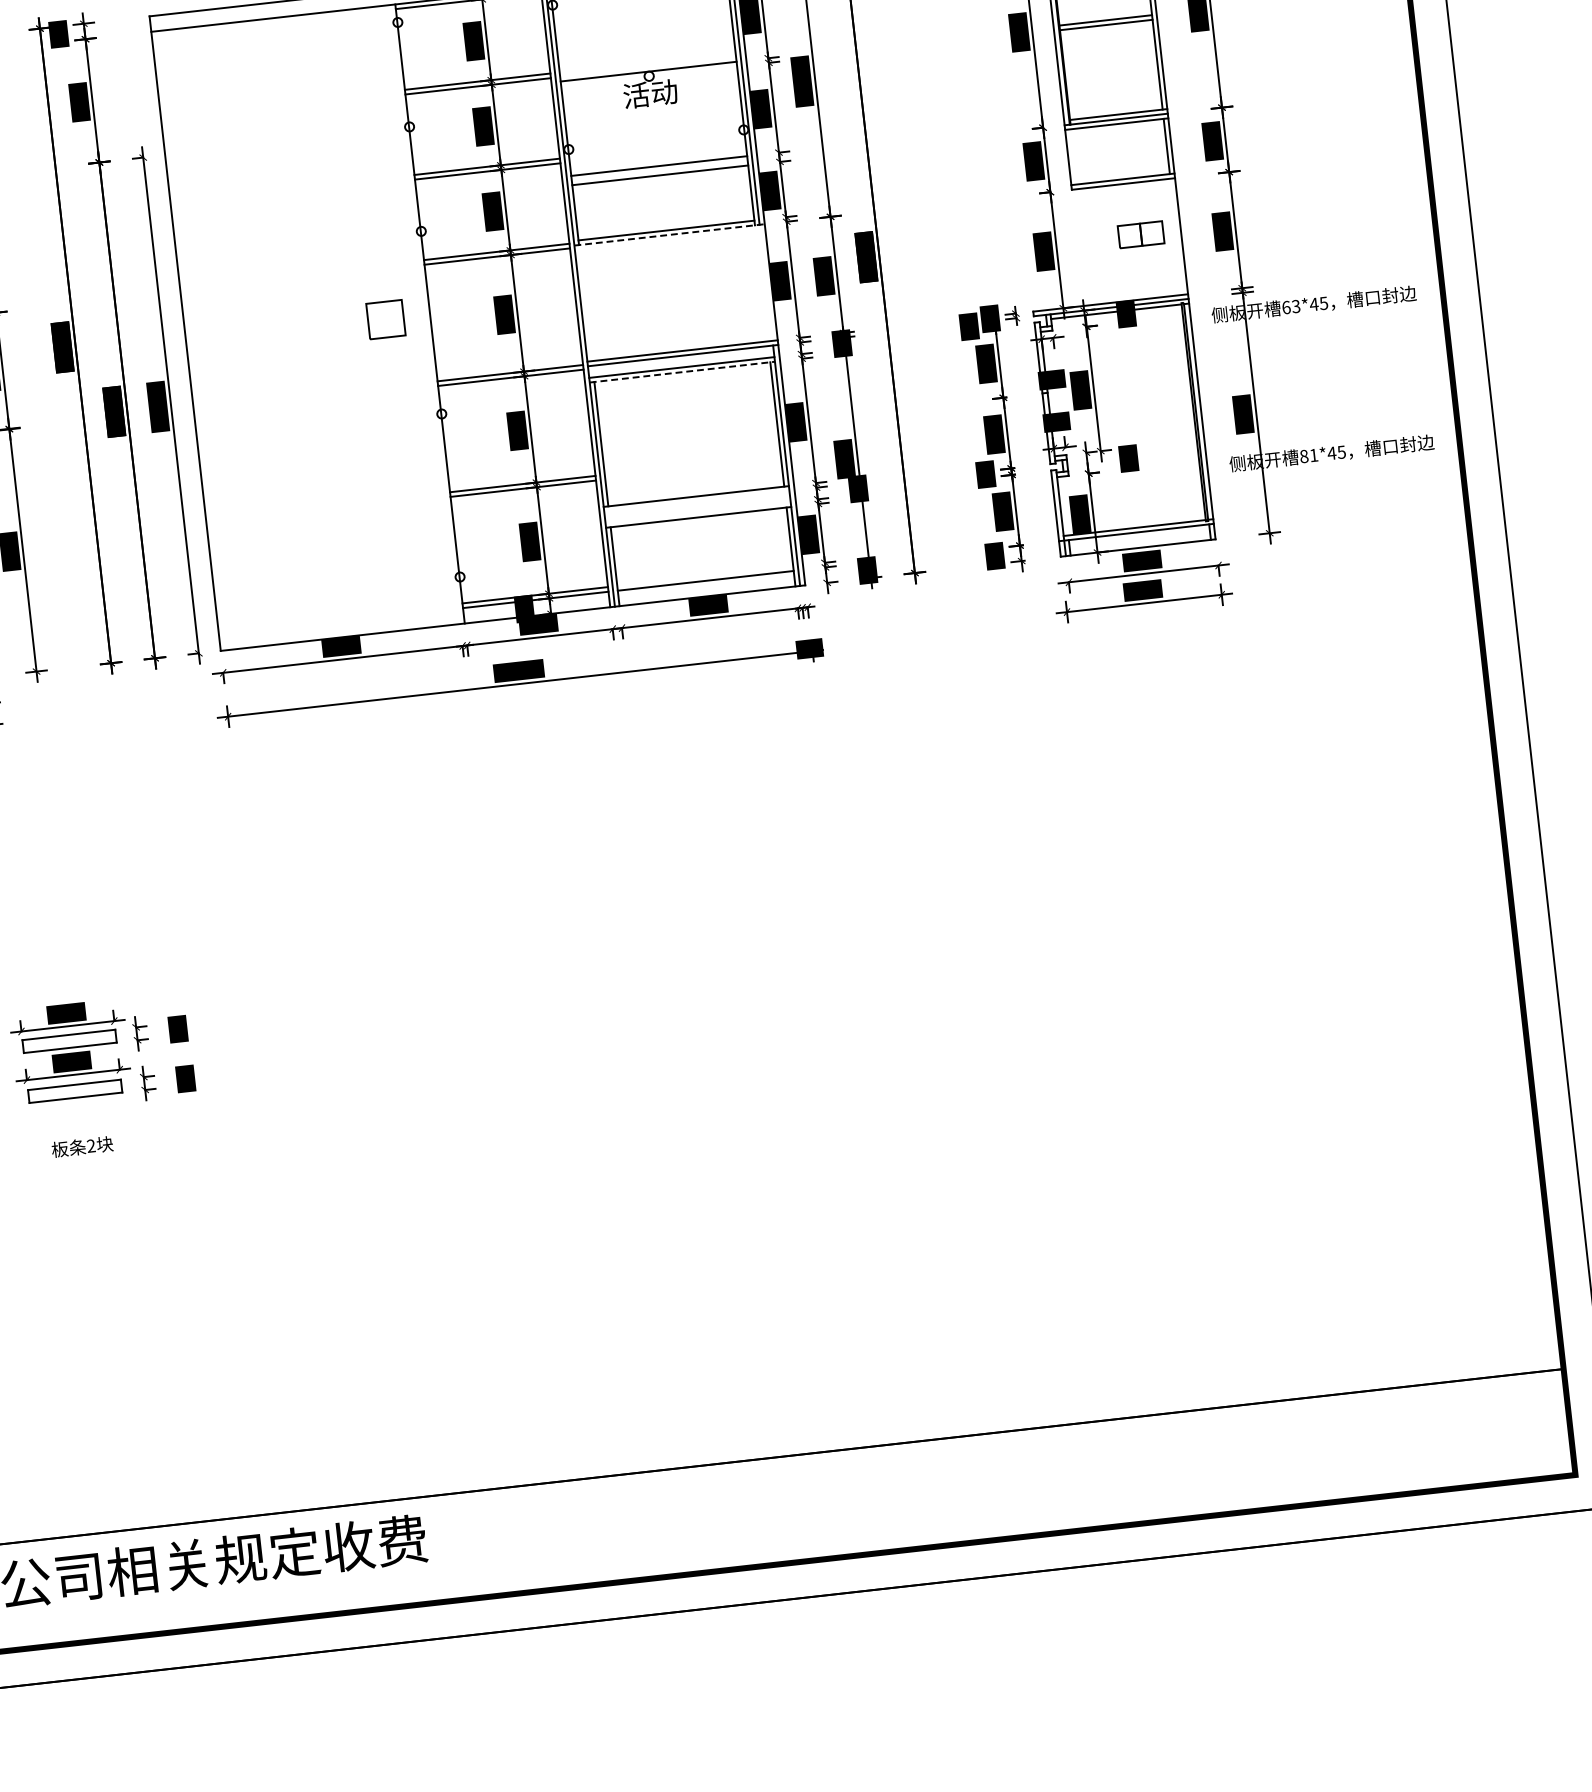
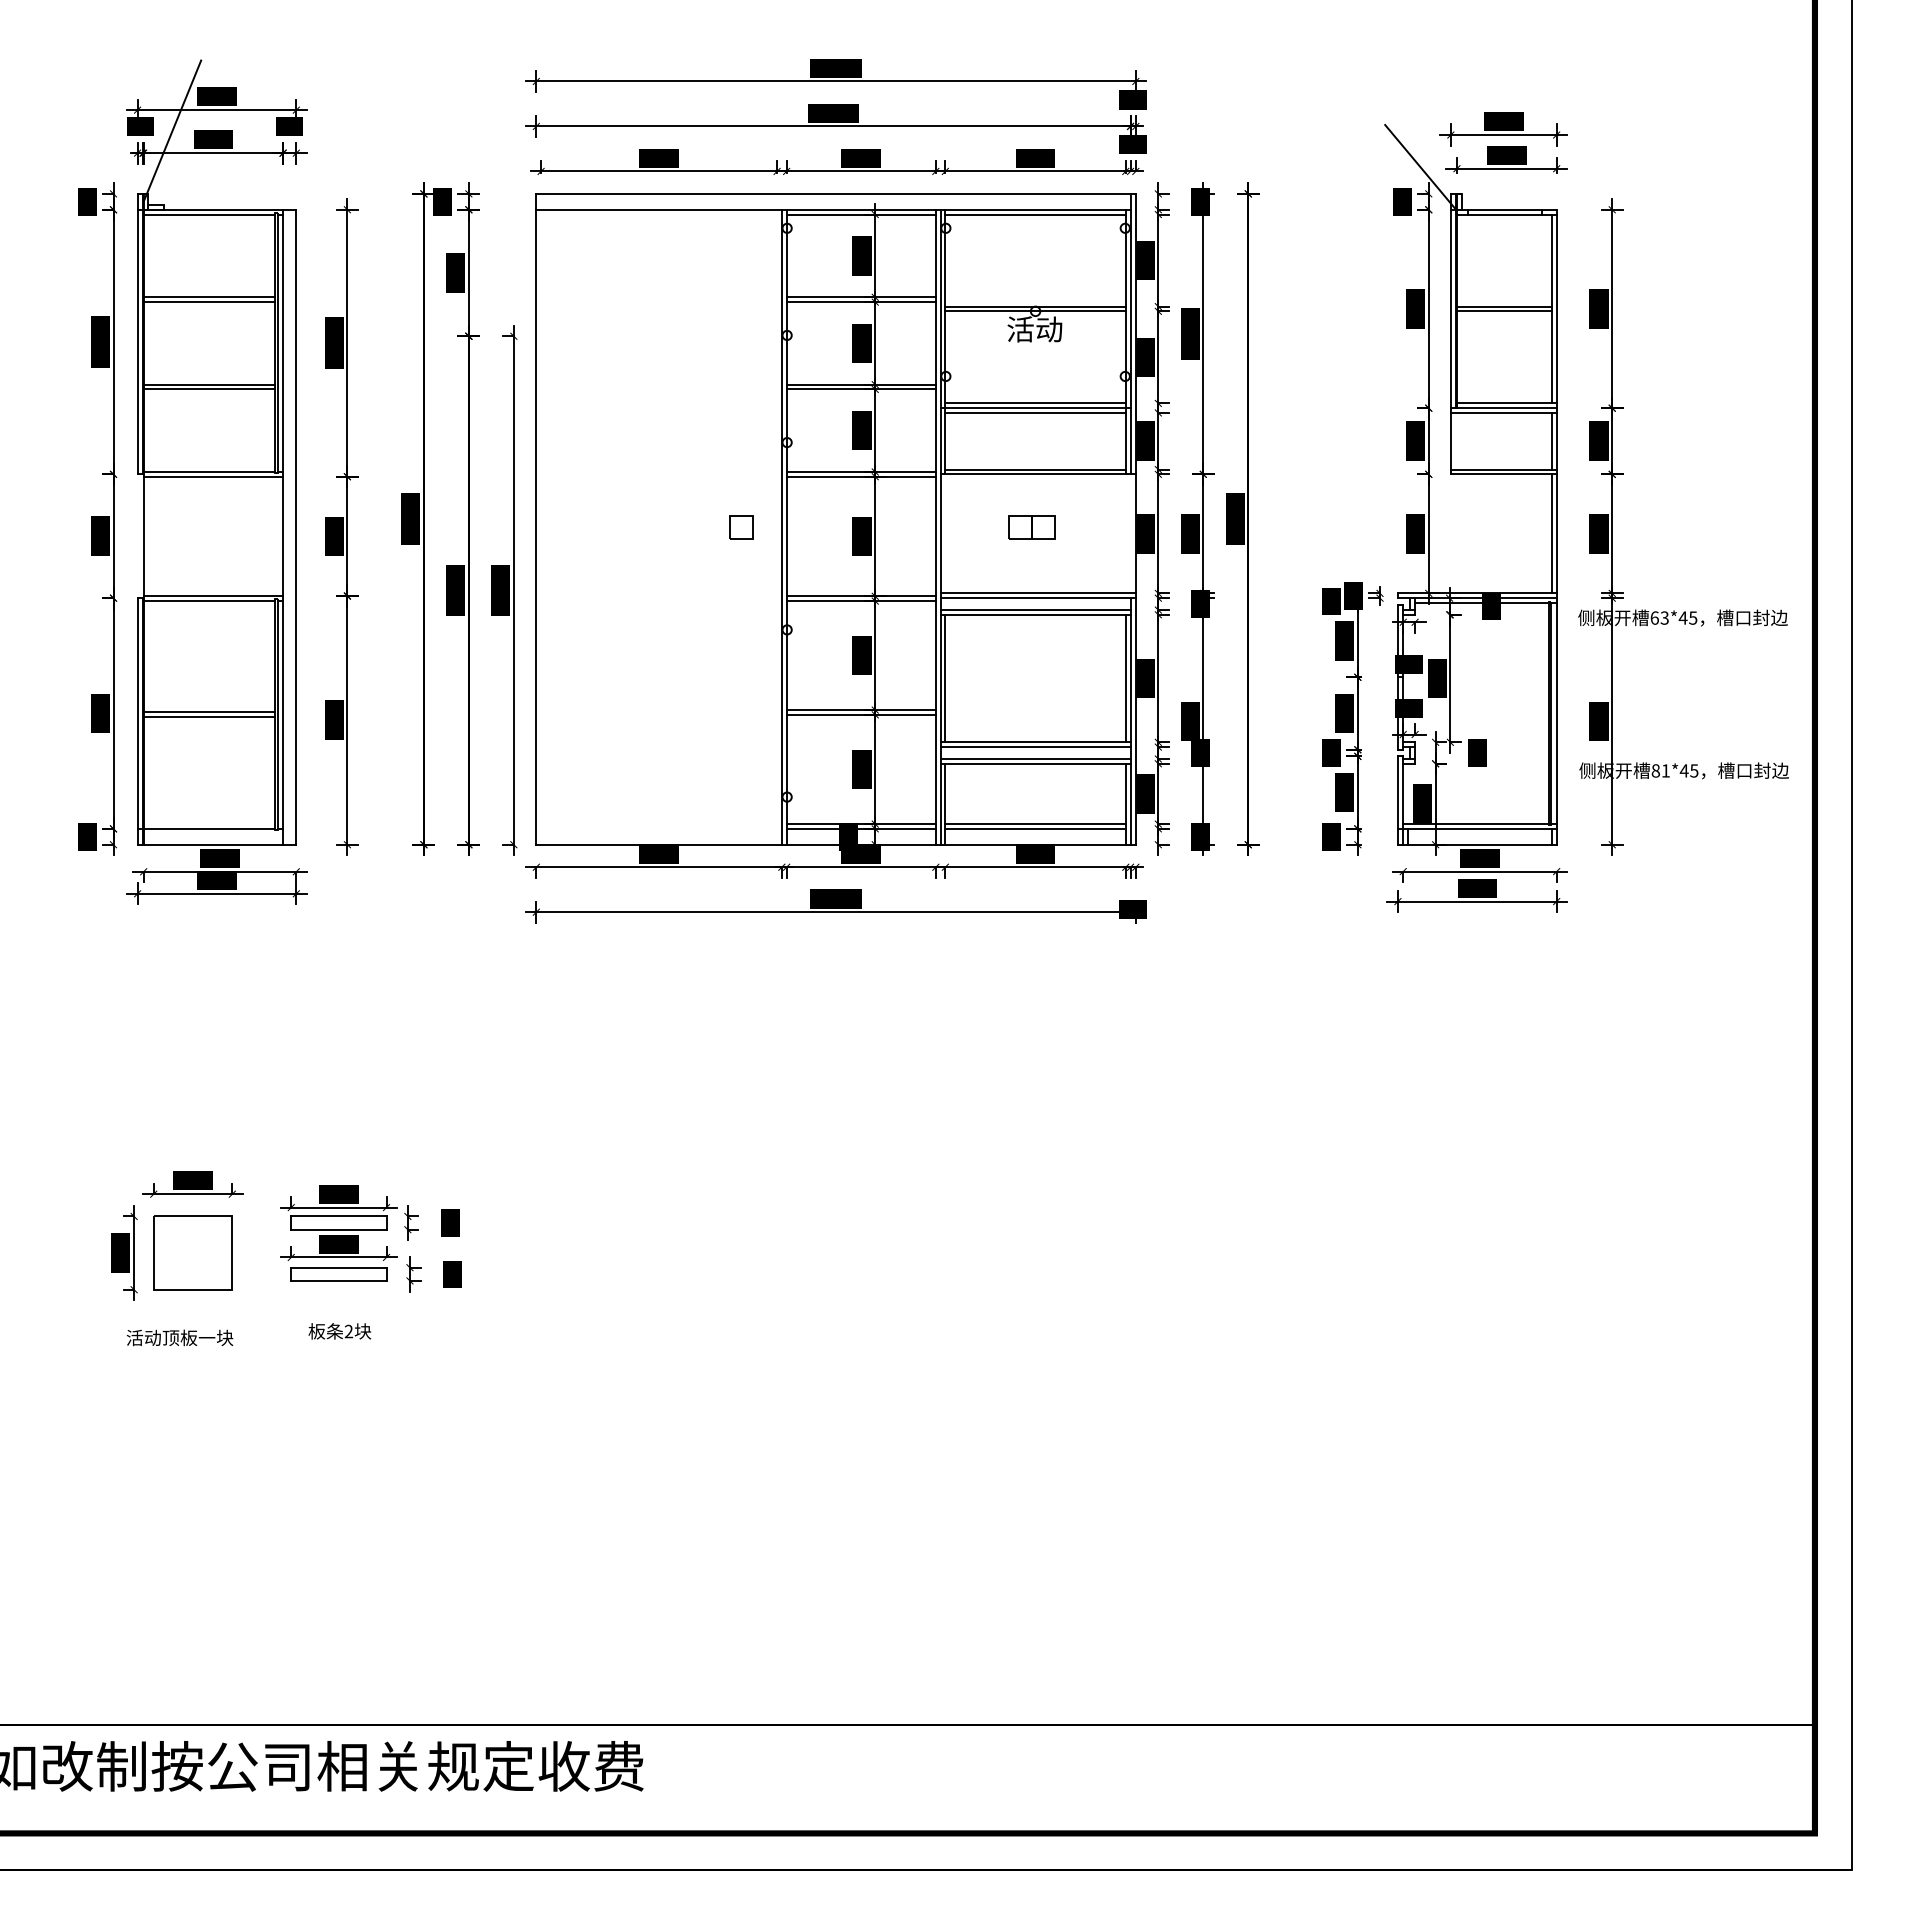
line: (649, 76) -> (1035, 311), added
line: (659, 171) -> (1035, 408), added
part: (1140, 234) -> (1031, 527), moved
line: (669, 235) -> (1038, 474), dashed -> solid
line: (1176, 236) -> (1551, 533), added
line: (424, 313) -> (781, 526), added
part: (386, 319) -> (741, 527), size x0.62
line: (682, 371) -> (1035, 614), dashed -> solid
line: (696, 501) -> (1035, 747), added
line: (698, 513) -> (1035, 759), added
line: (705, 576) -> (1035, 824), added

